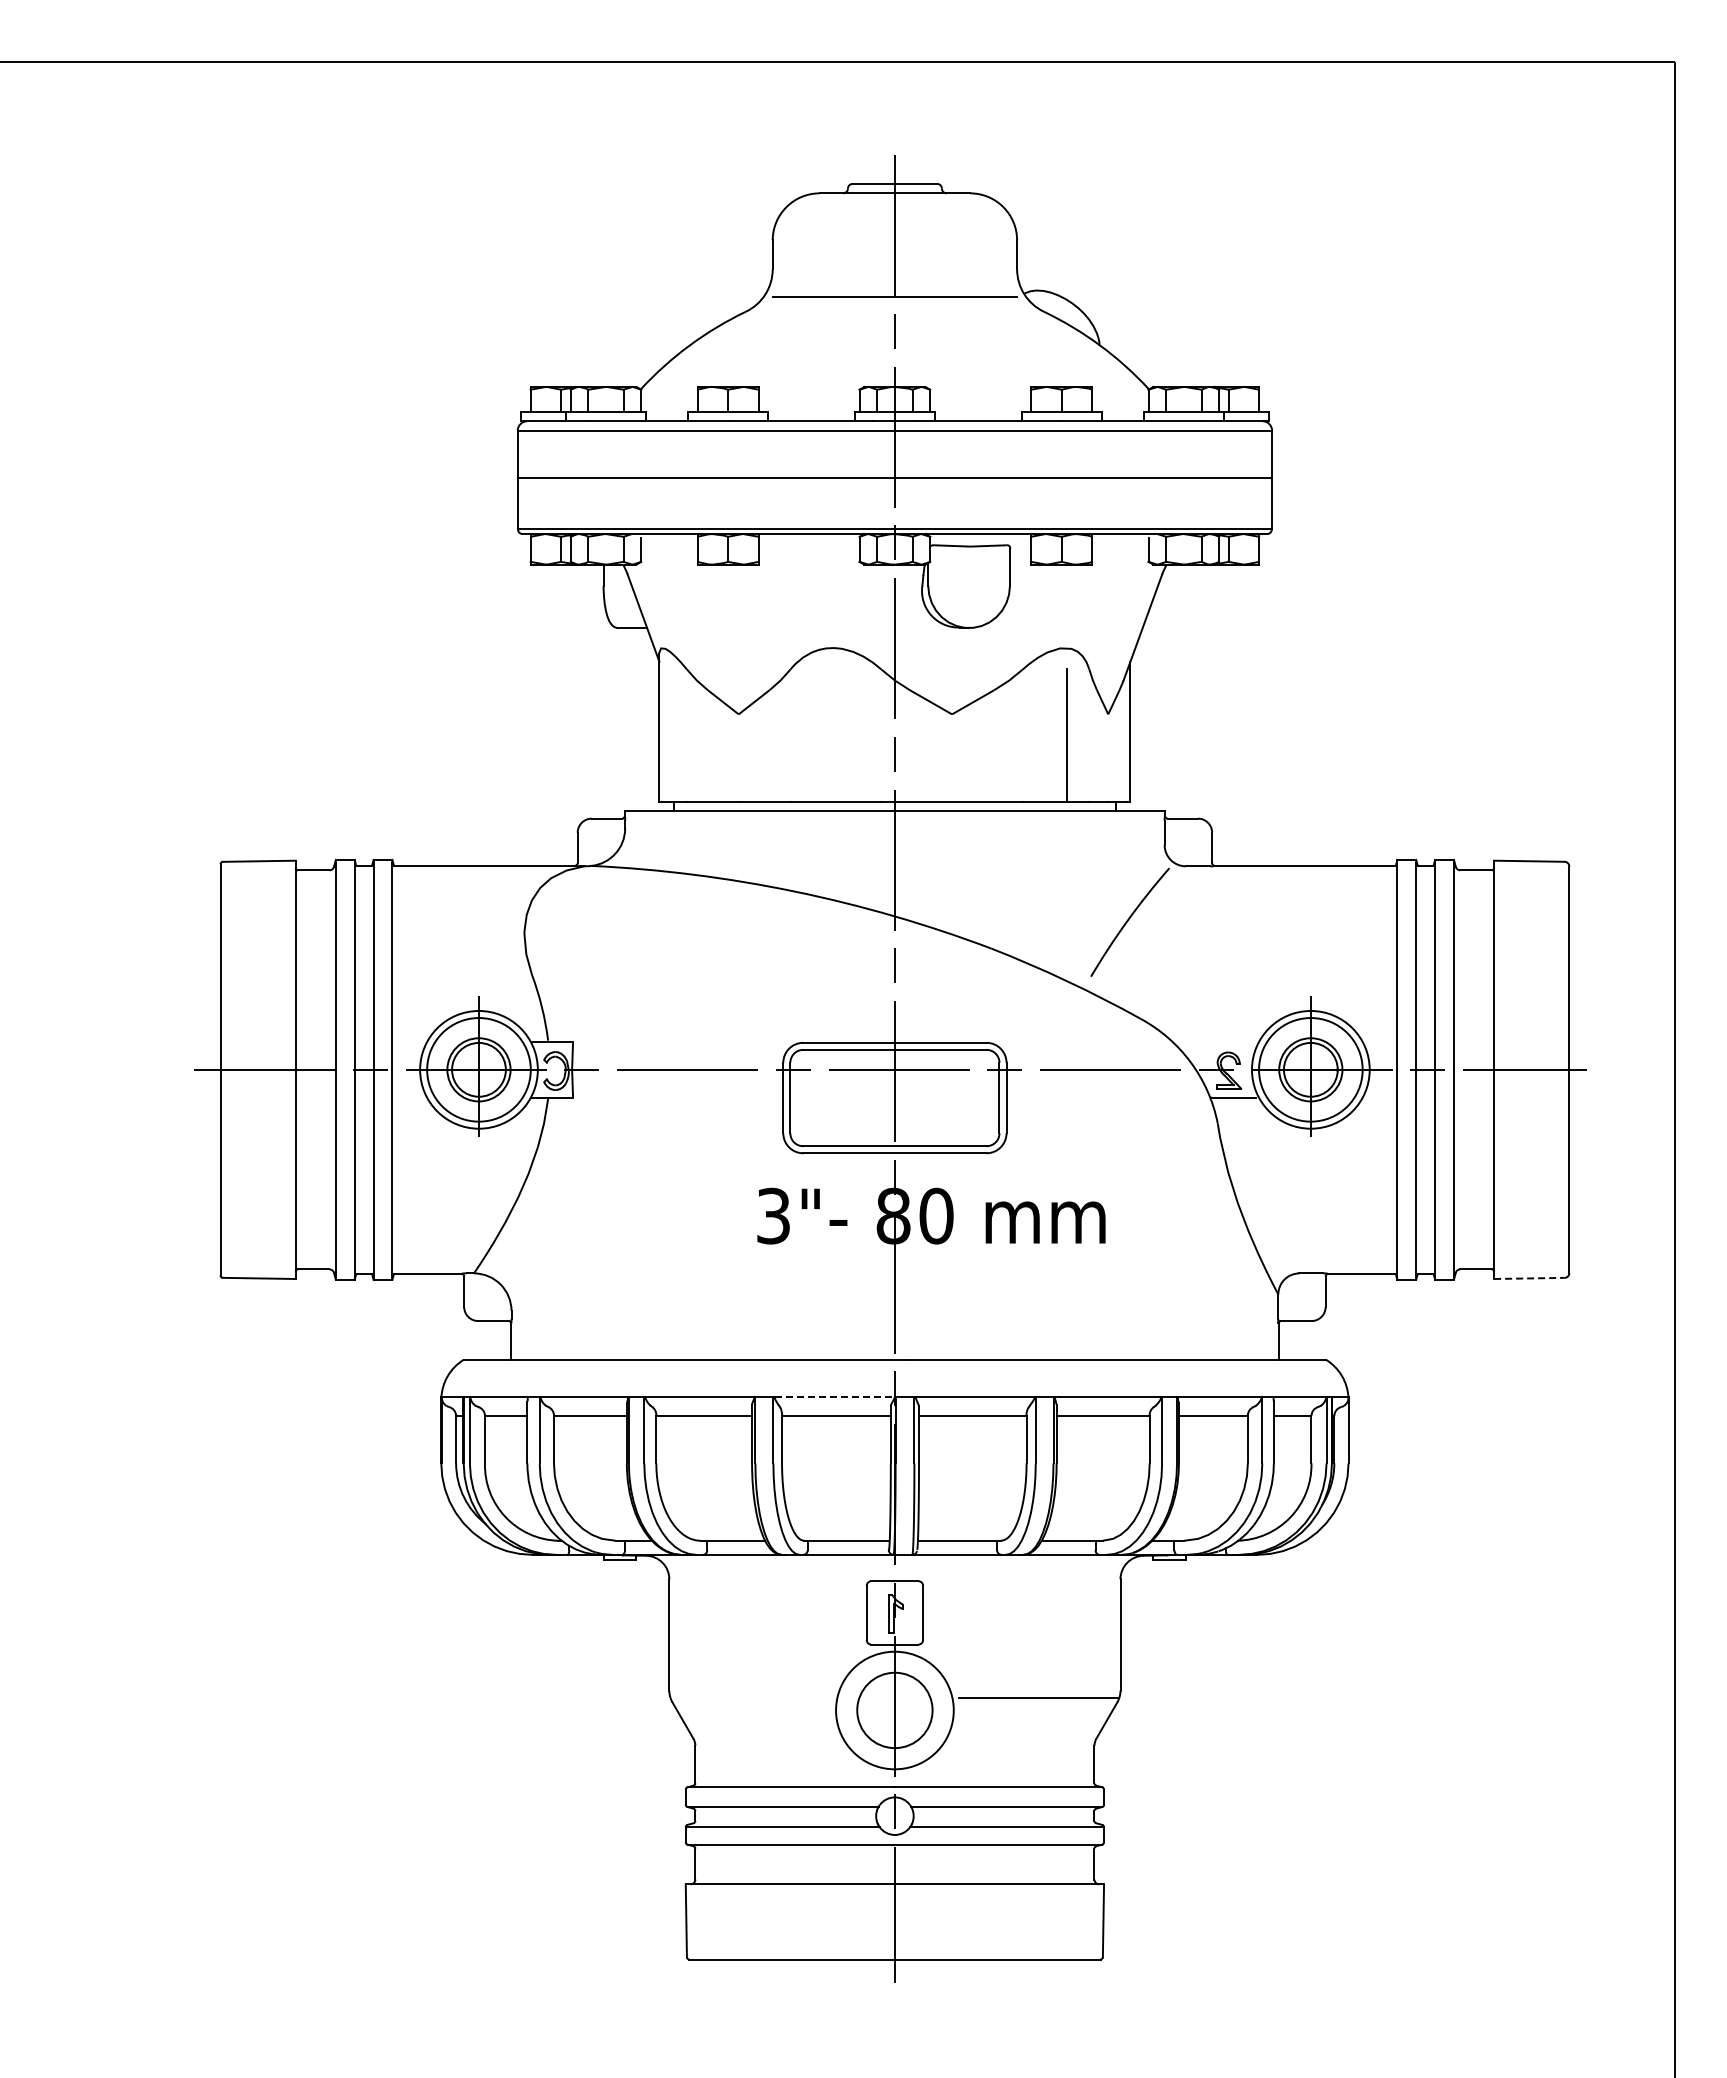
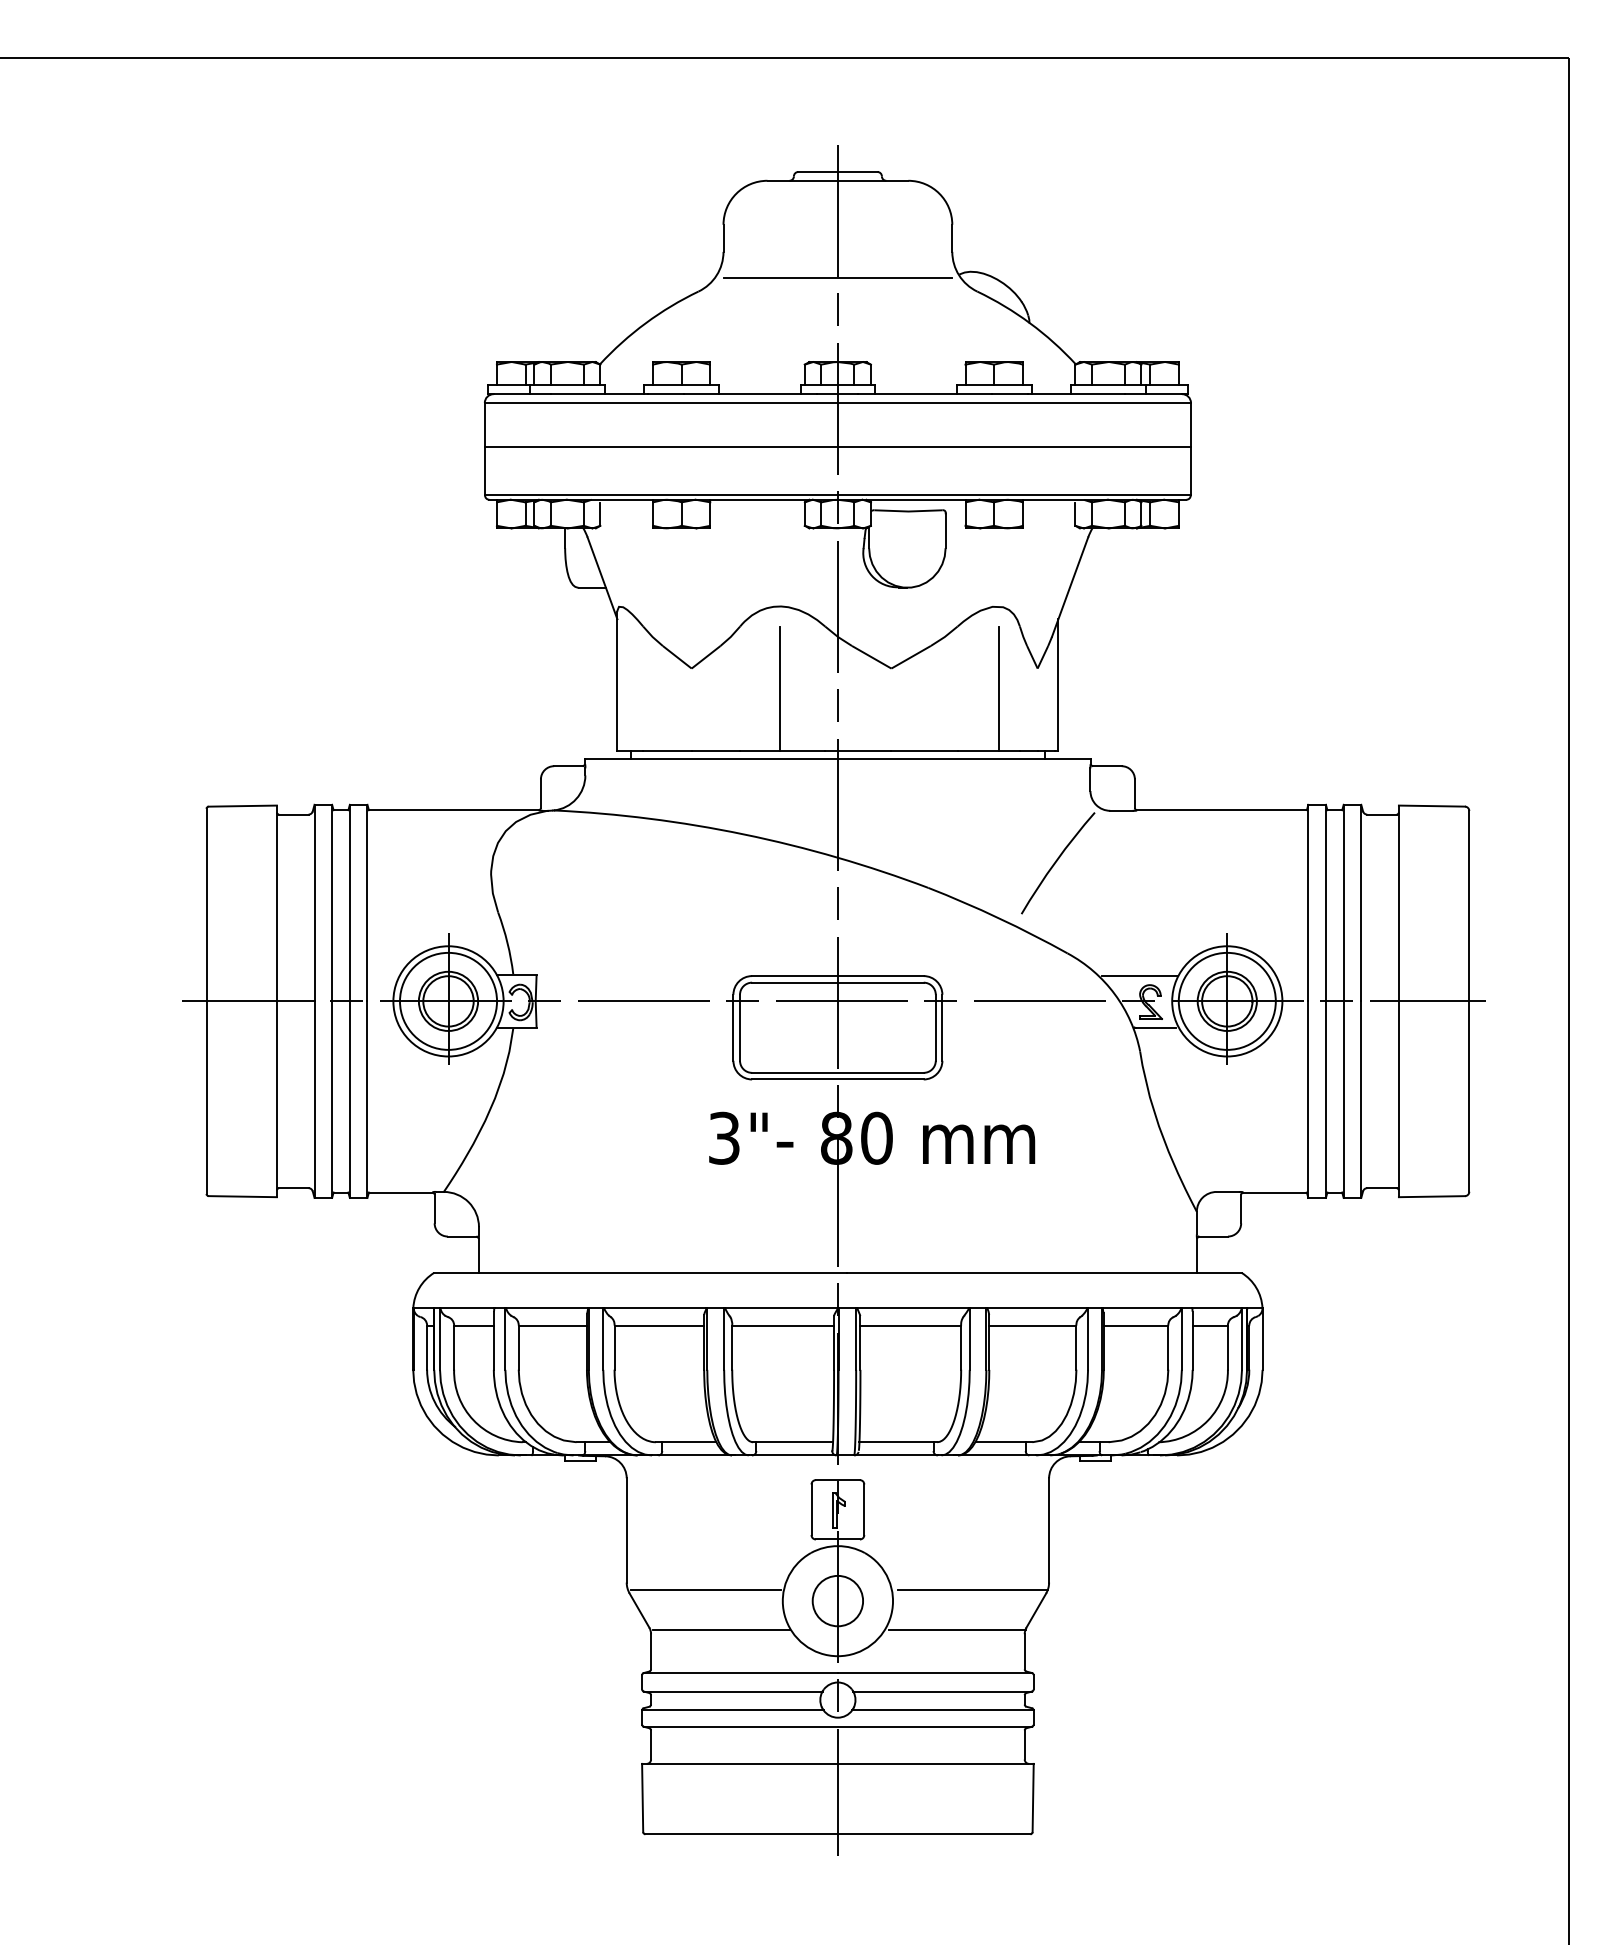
line: (832, 735) -> (779, 688), added
line: (1217, 1042) -> (1139, 975), added
line: (1529, 1278) -> (1432, 1196), dashed -> solid
line: (834, 1397) -> (781, 1308), dashed -> solid
line: (754, 1698) -> (706, 1589), added
circle: (894, 1710) -> (837, 1601), size x0.71
line: (769, 1741) -> (720, 1630), added
line: (1022, 1741) -> (957, 1630), added

